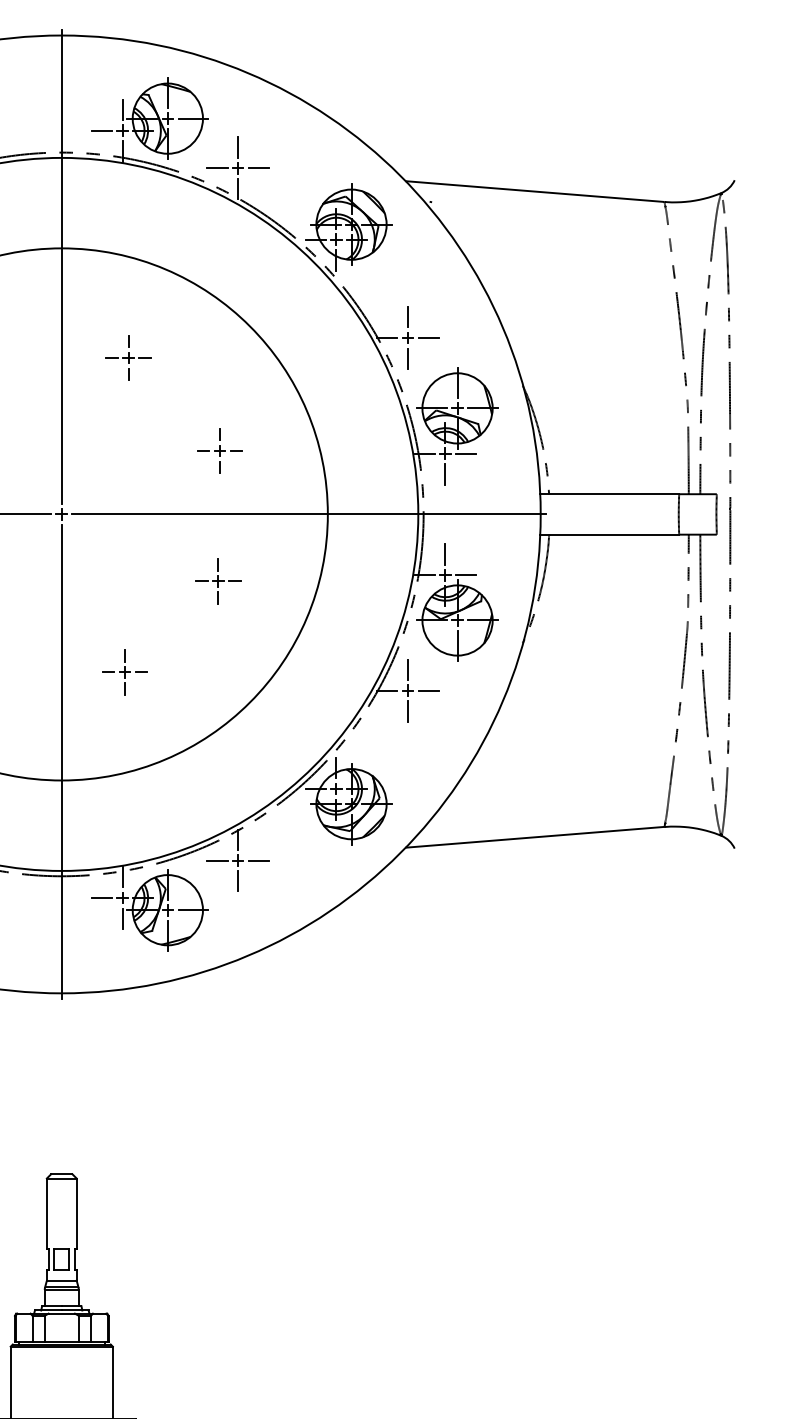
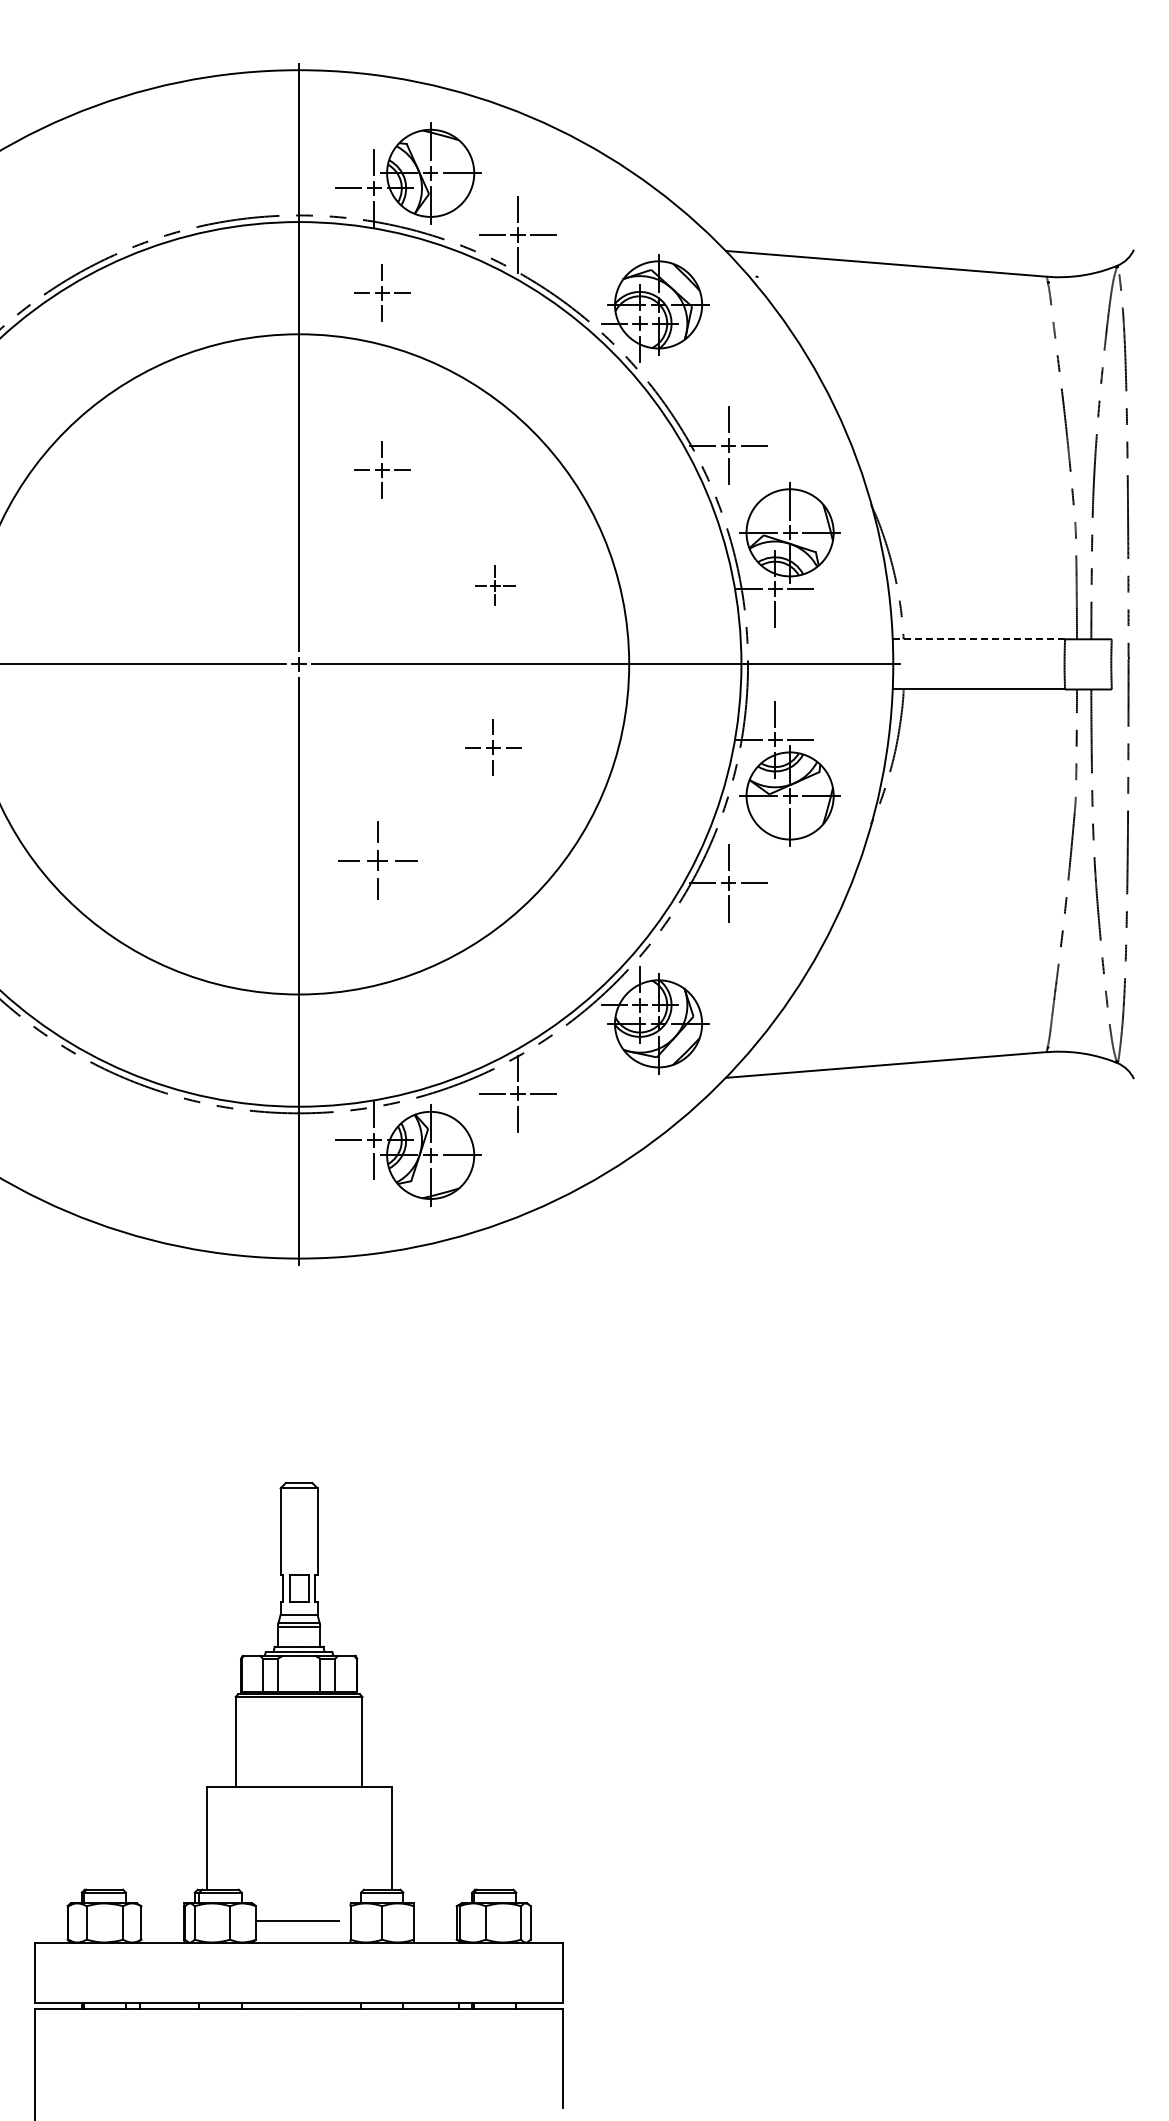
part: (129, 214) -> (382, 292), added
part: (219, 450) -> (494, 585), size x0.7
line: (610, 494) -> (979, 639), solid -> dashed
part: (124, 672) -> (377, 860), size x1.4

